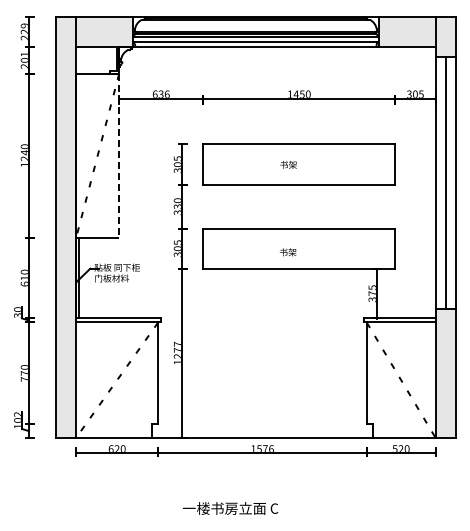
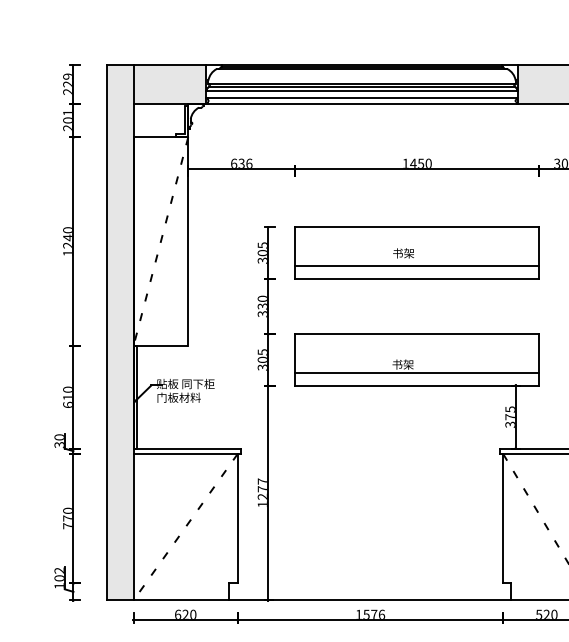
line: (119, 156) -> (188, 242), dashed -> solid
line: (299, 174) -> (417, 265), added
line: (299, 258) -> (417, 372), added

